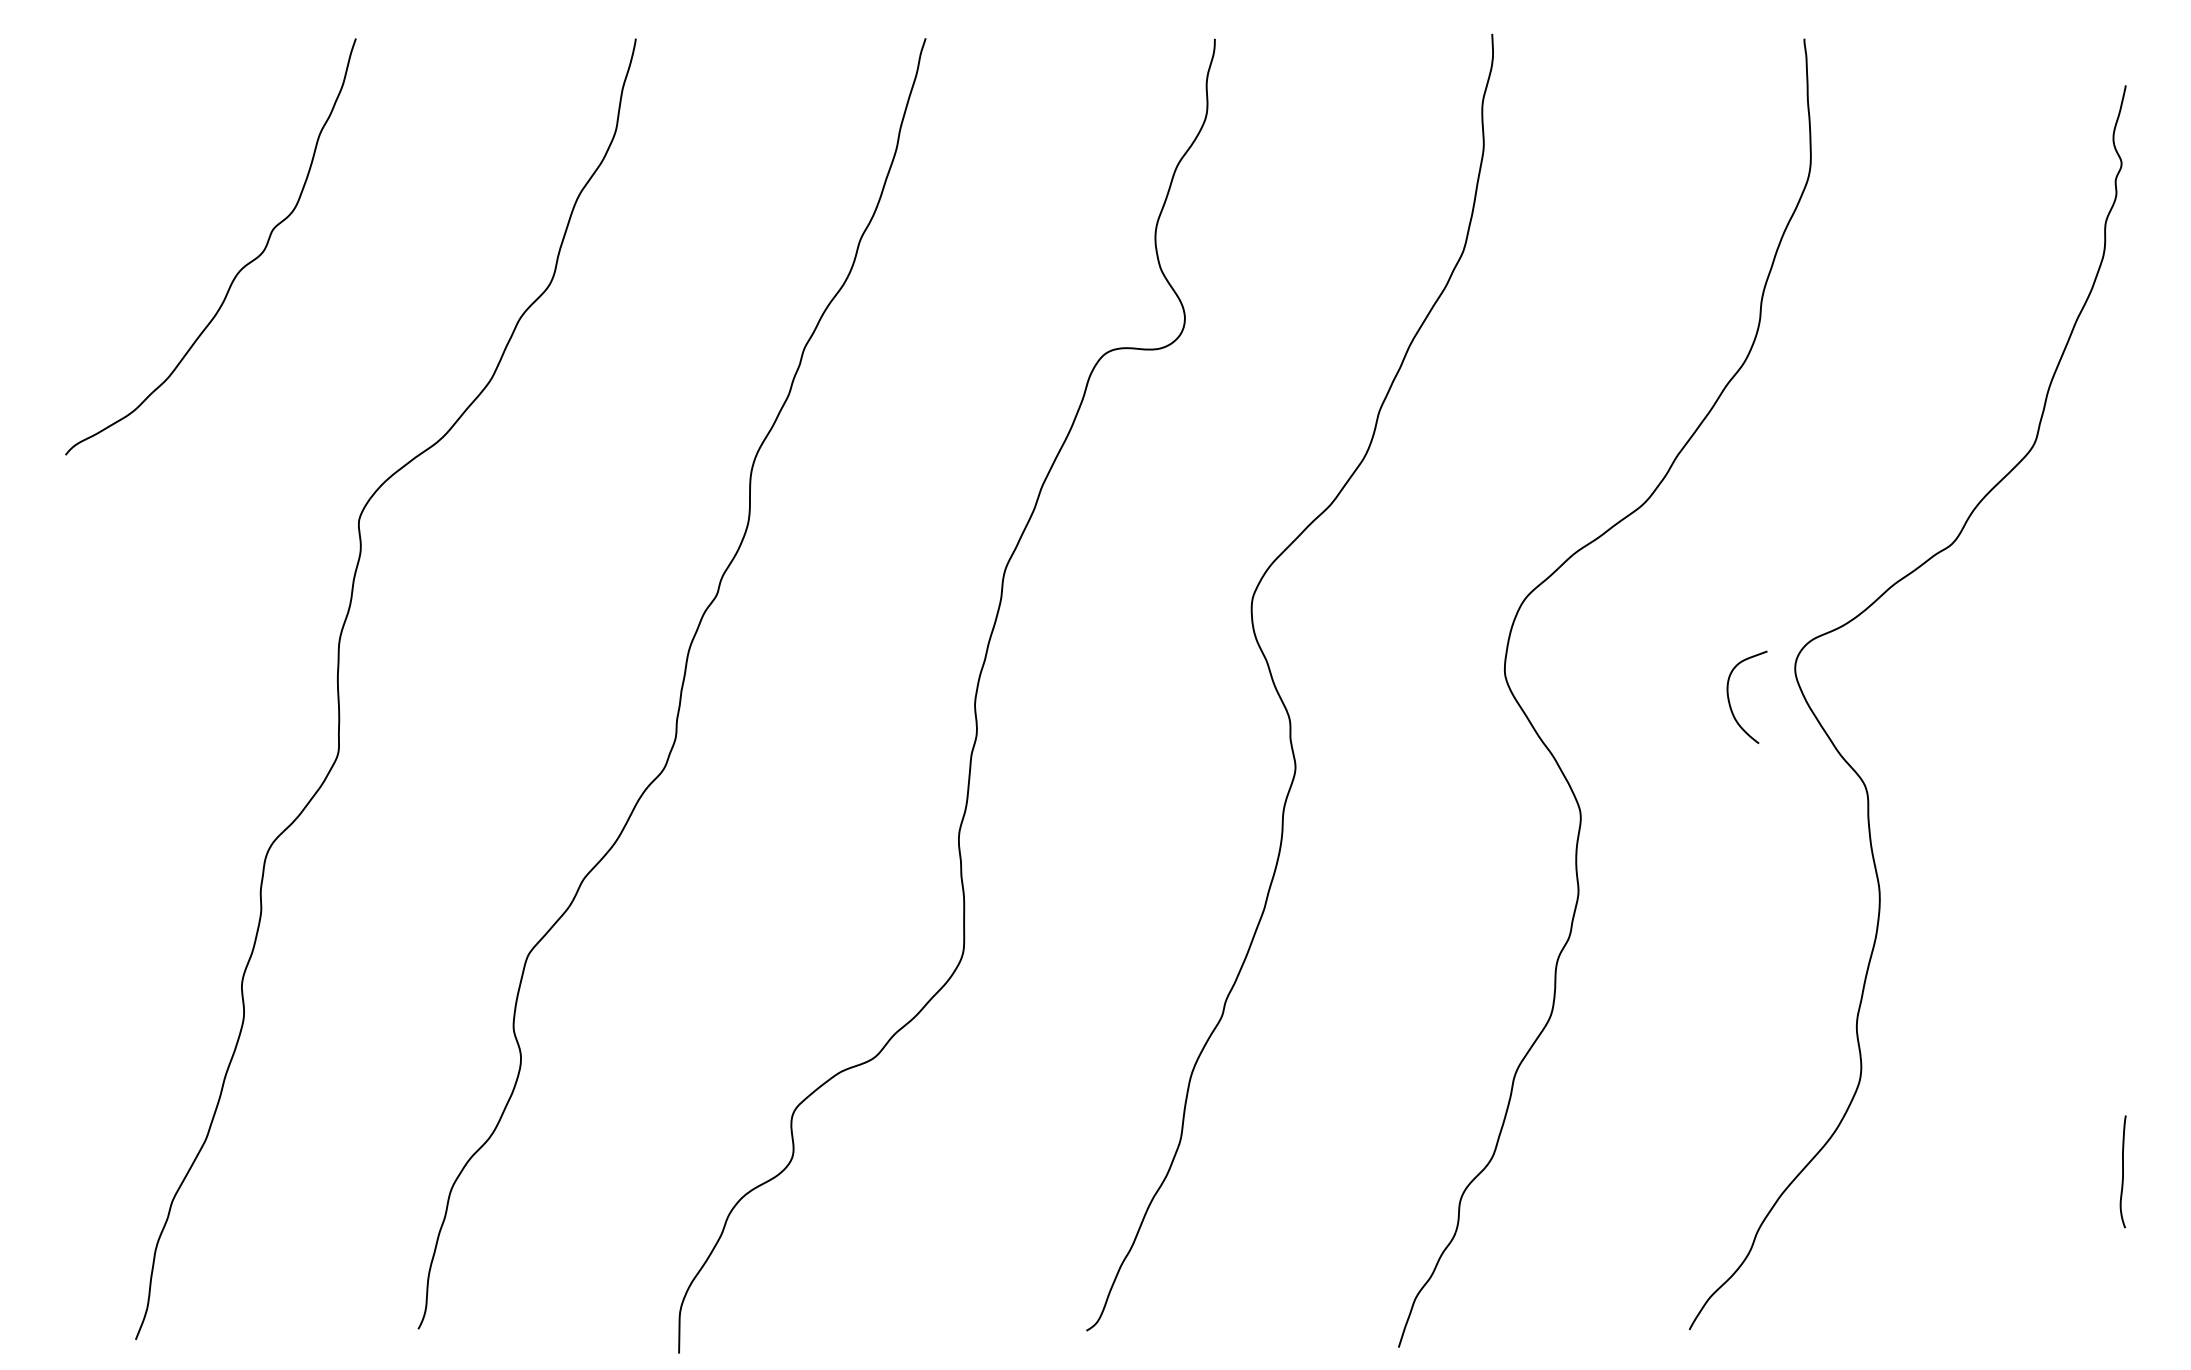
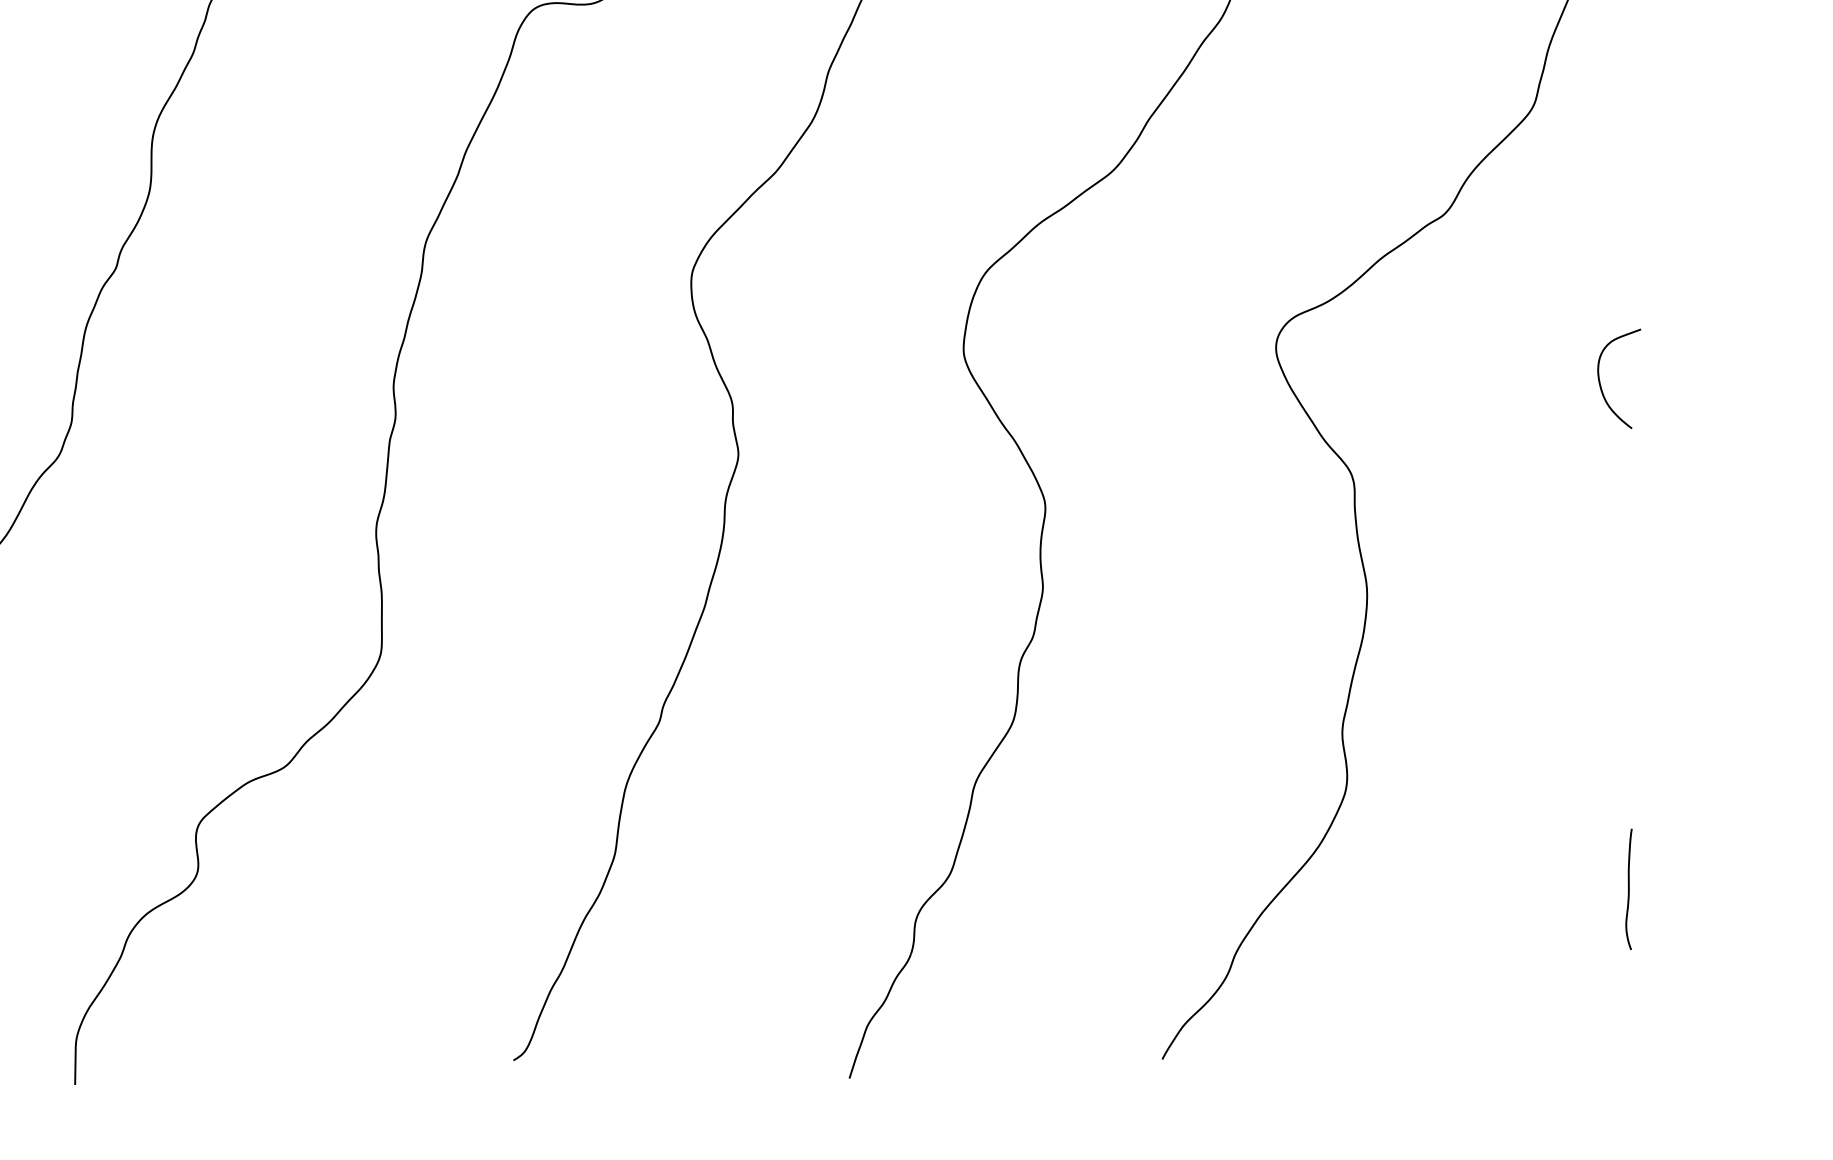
curve: (1729, 697) -> (1600, 379), moved

